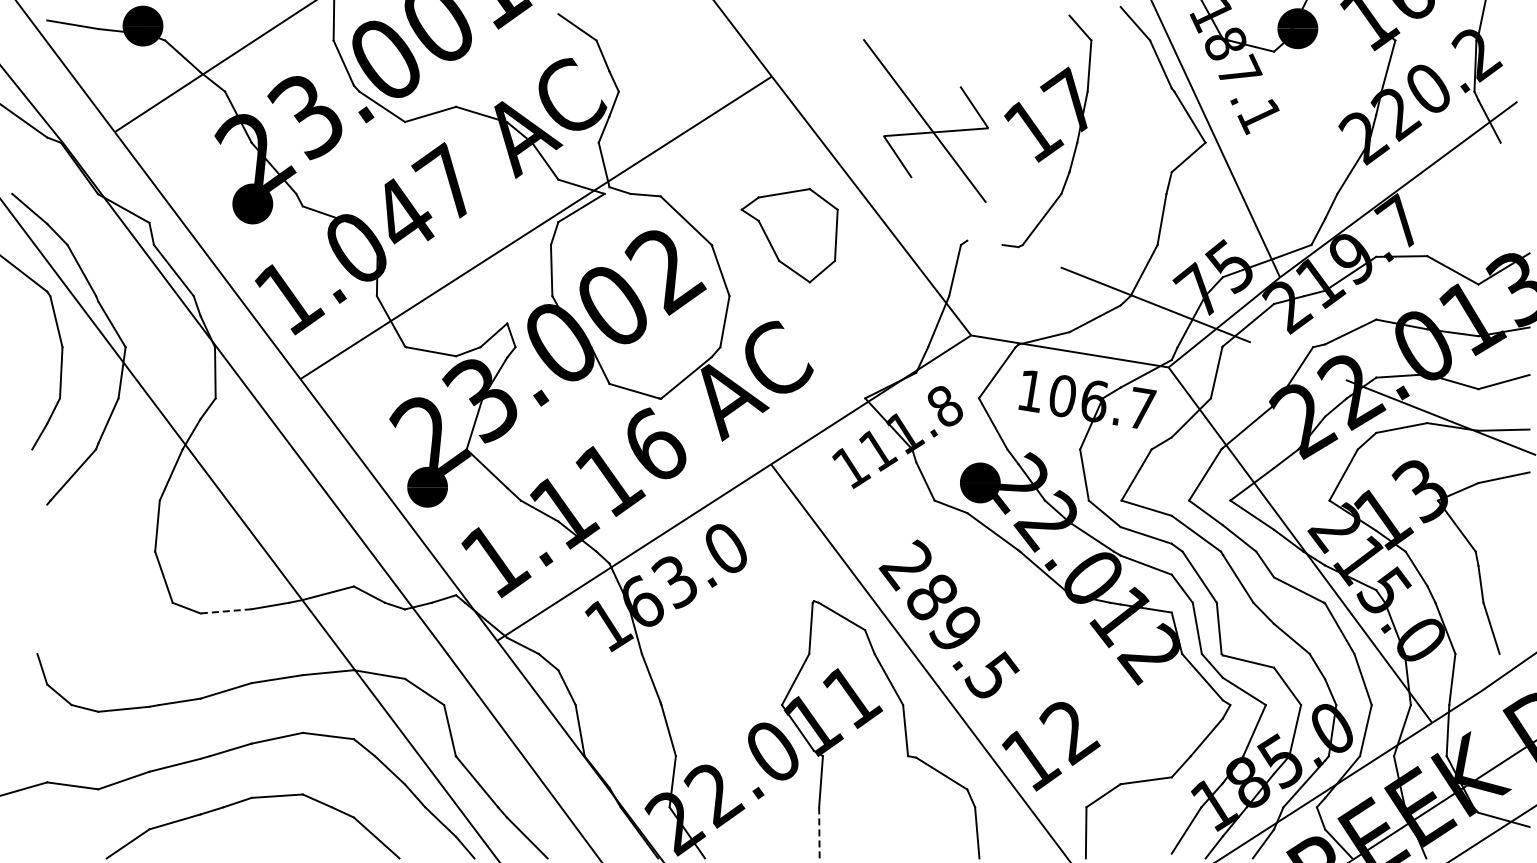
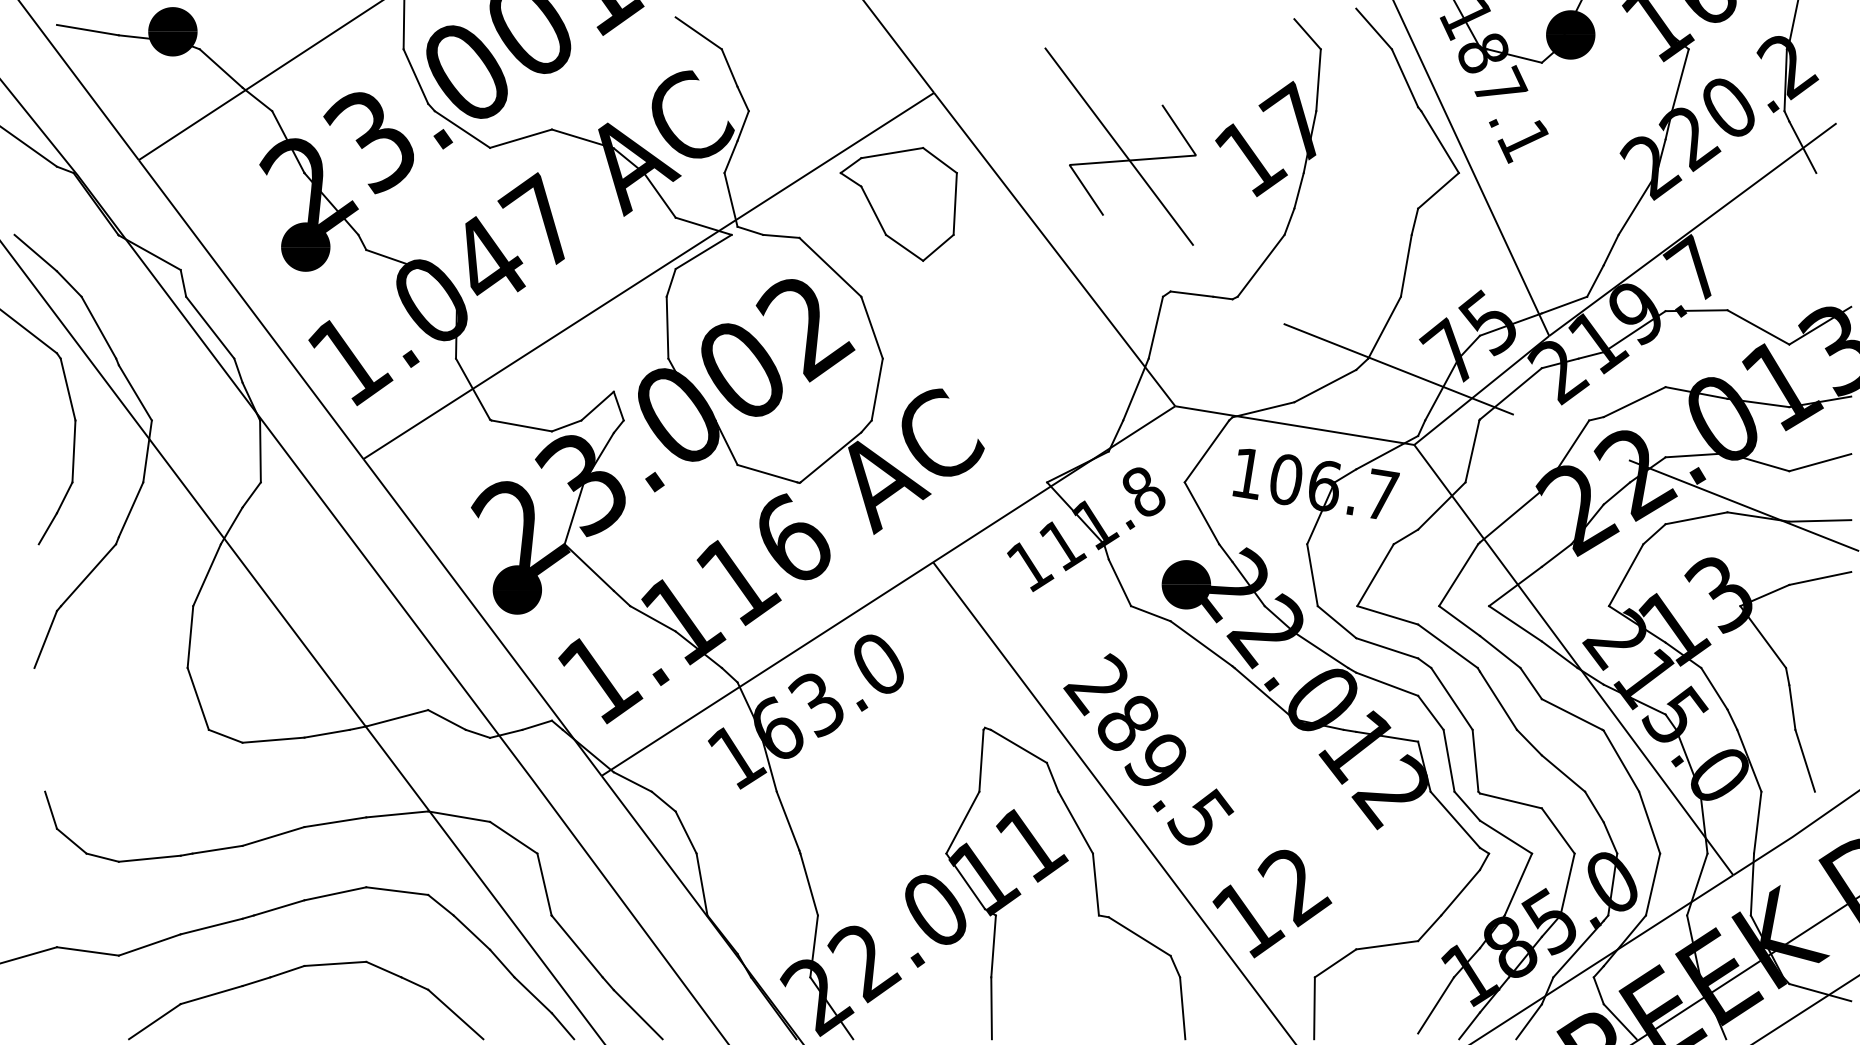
part: (789, 235) -> (898, 204), moved
line: (984, 242) -> (1191, 293), added
line: (37, 527) -> (45, 638), added
line: (226, 611) -> (273, 740), dashed -> solid
line: (819, 832) -> (991, 1007), dashed -> solid

